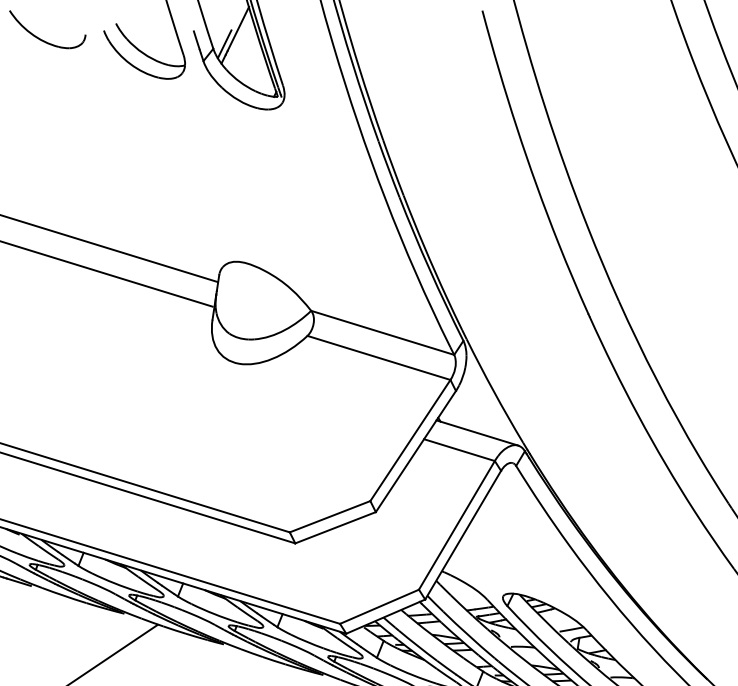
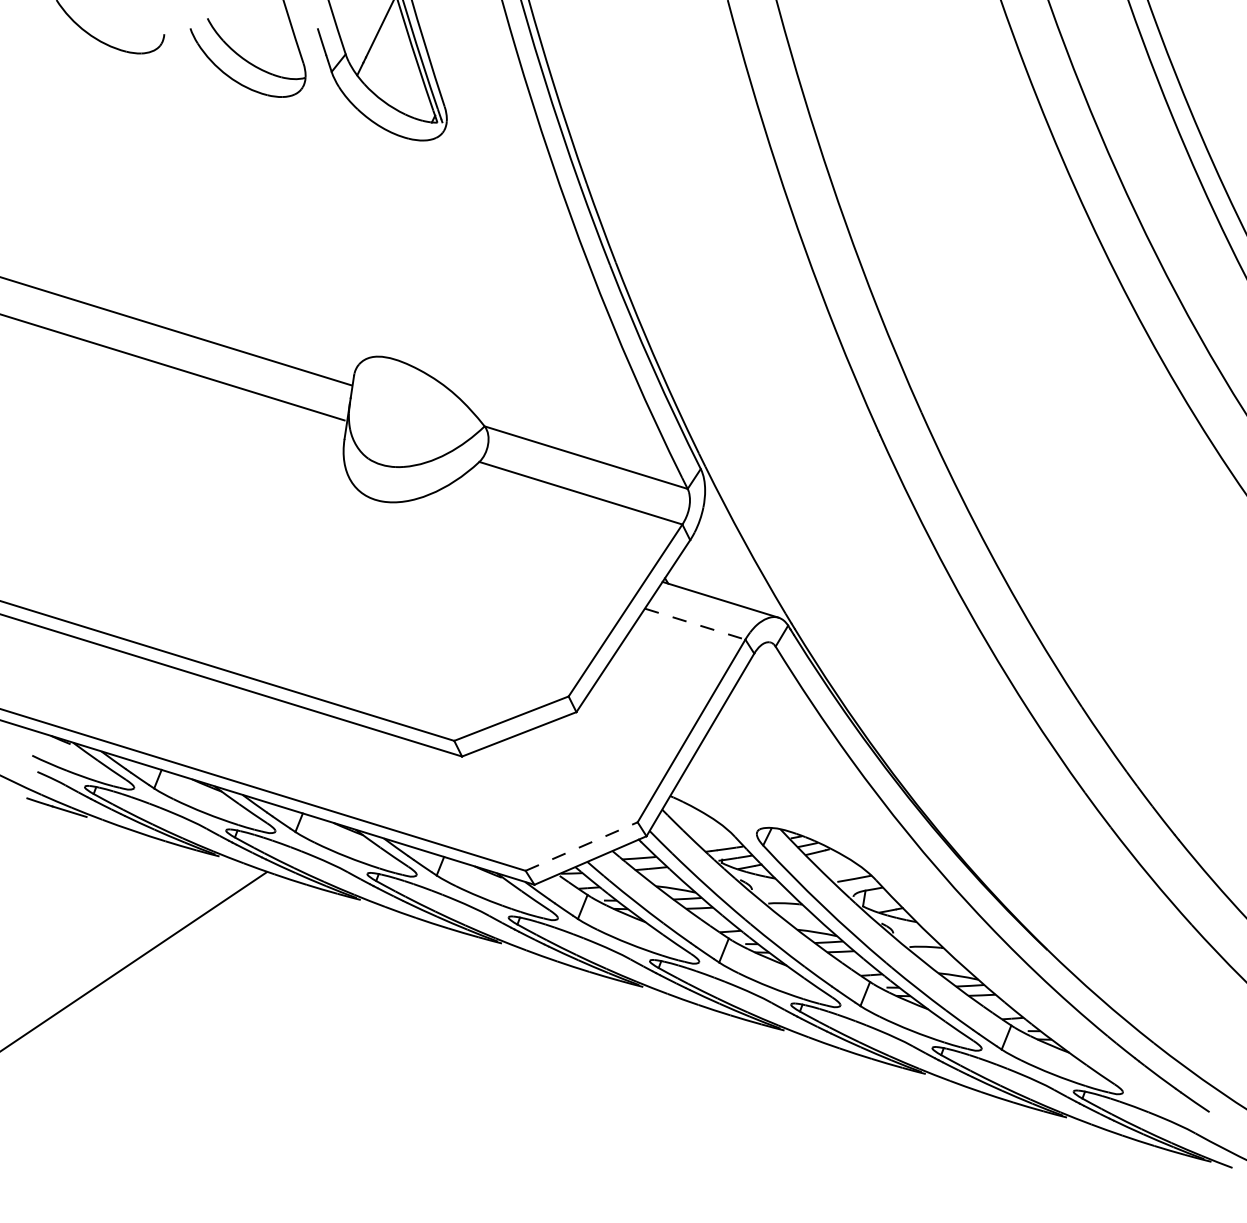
line: (224, 44) -> (361, 47), removed
line: (459, 450) -> (695, 624), solid -> dashed
line: (380, 606) -> (582, 846), solid -> dashed

